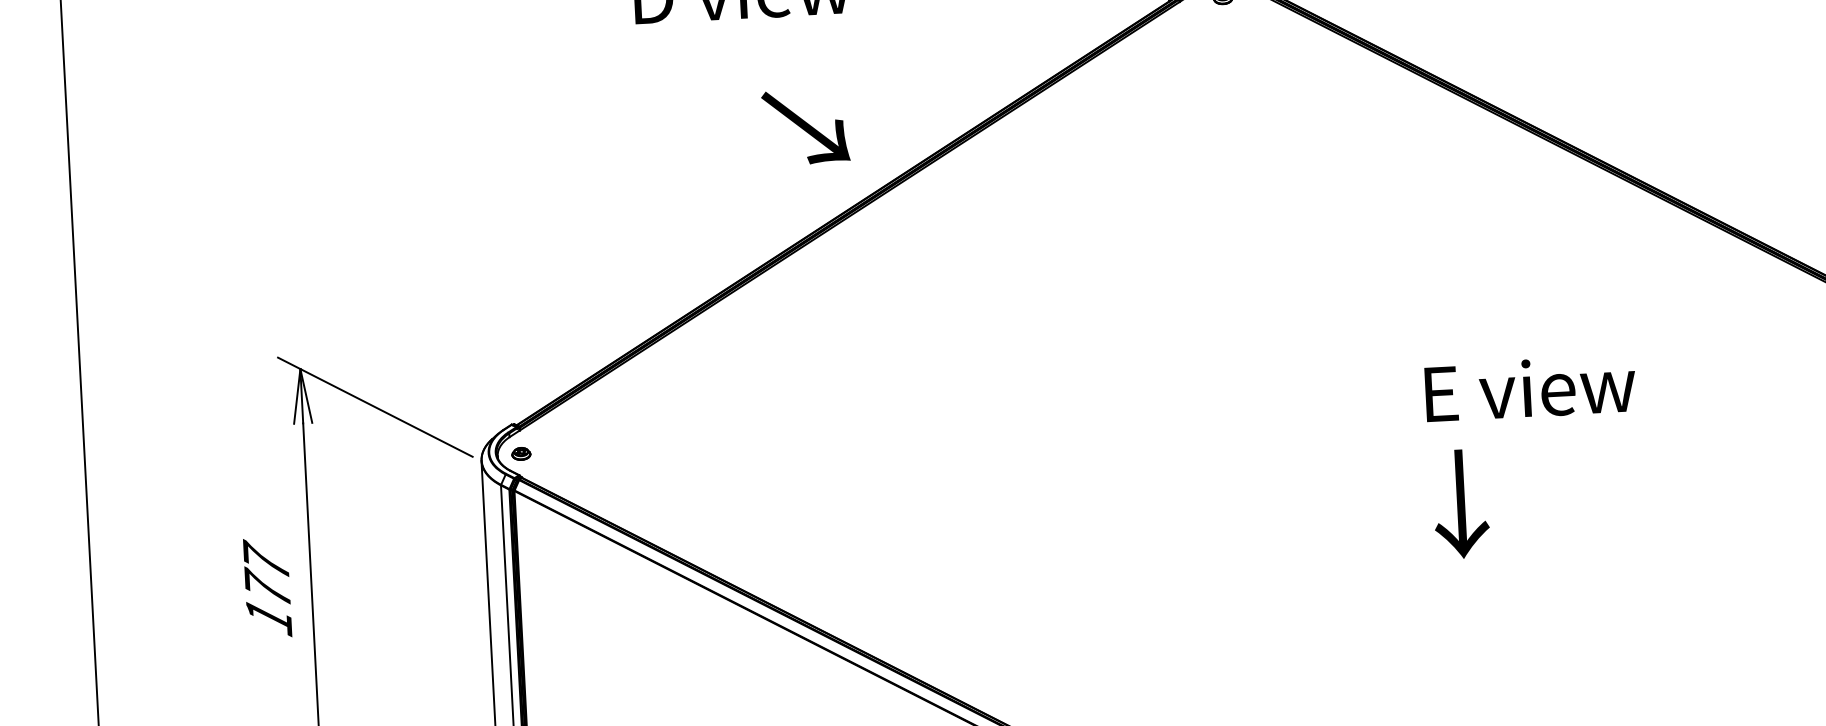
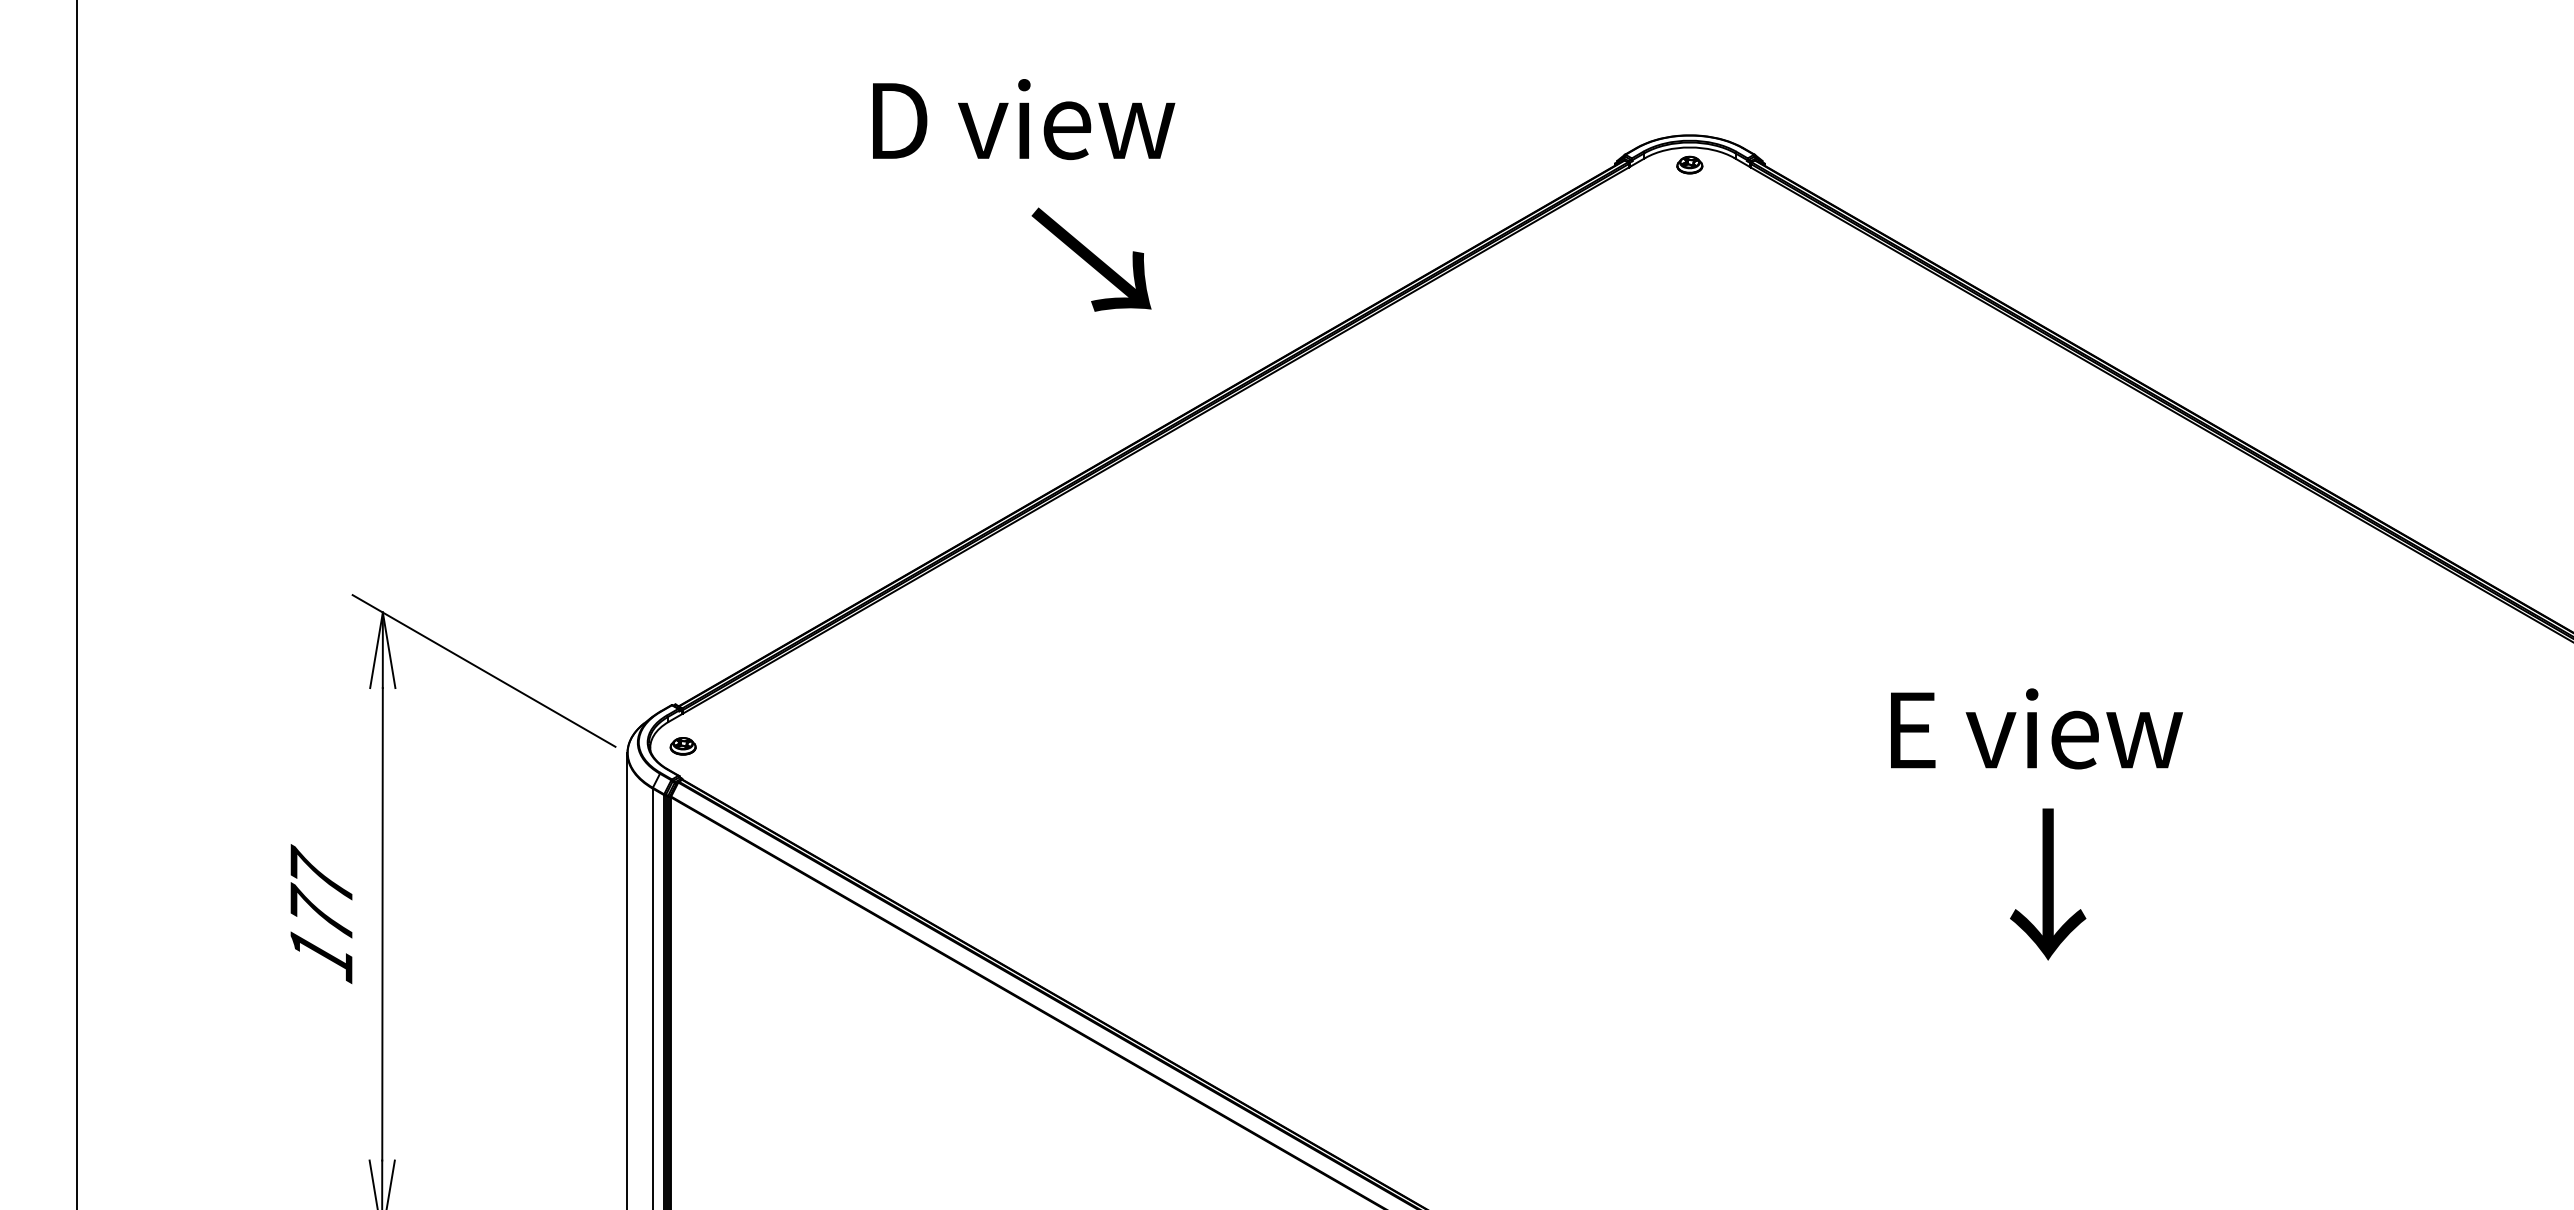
text: (805, 126) -> (1091, 259), moved
text: (1530, 388) -> (2036, 728), moved
text: (1461, 504) -> (2048, 884), moved

